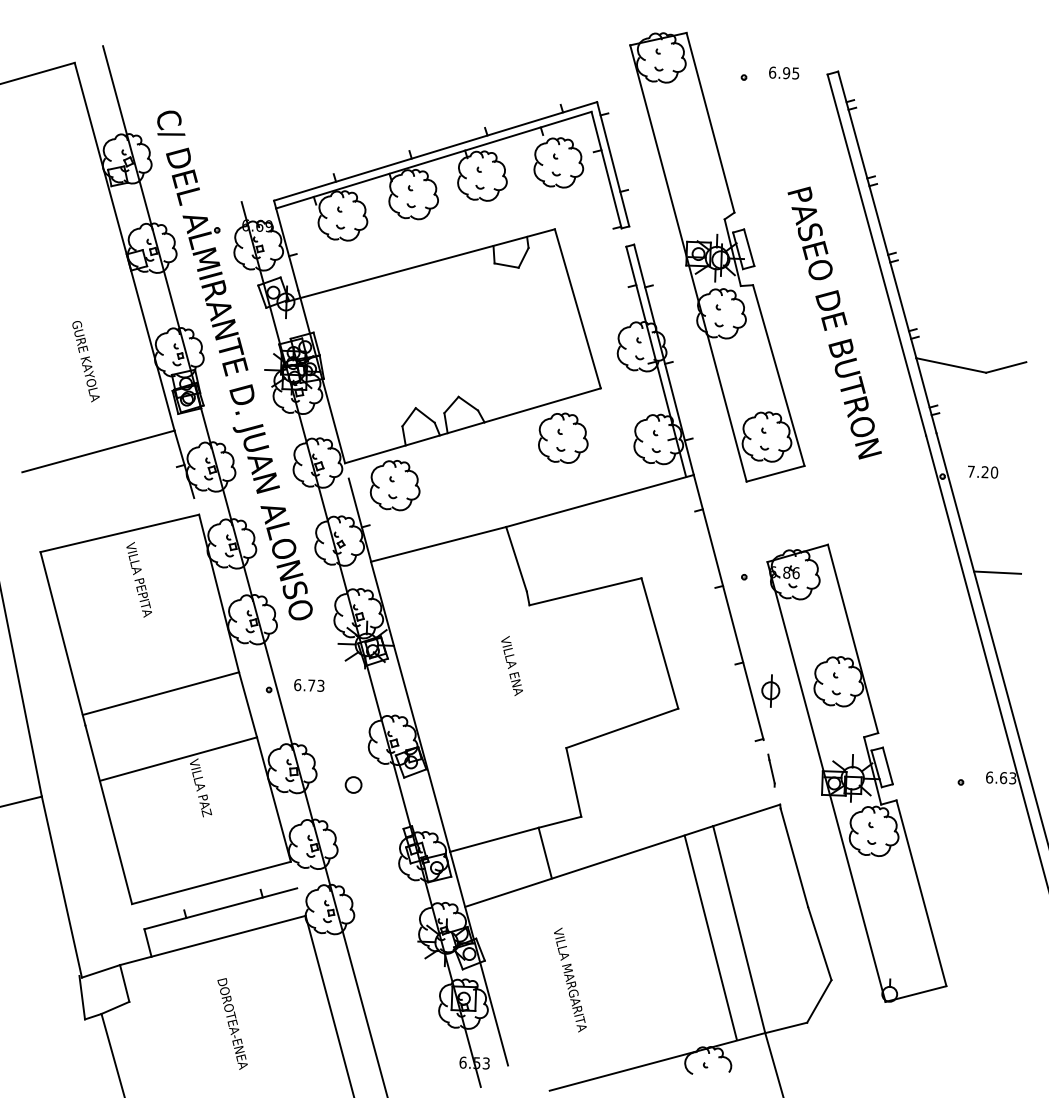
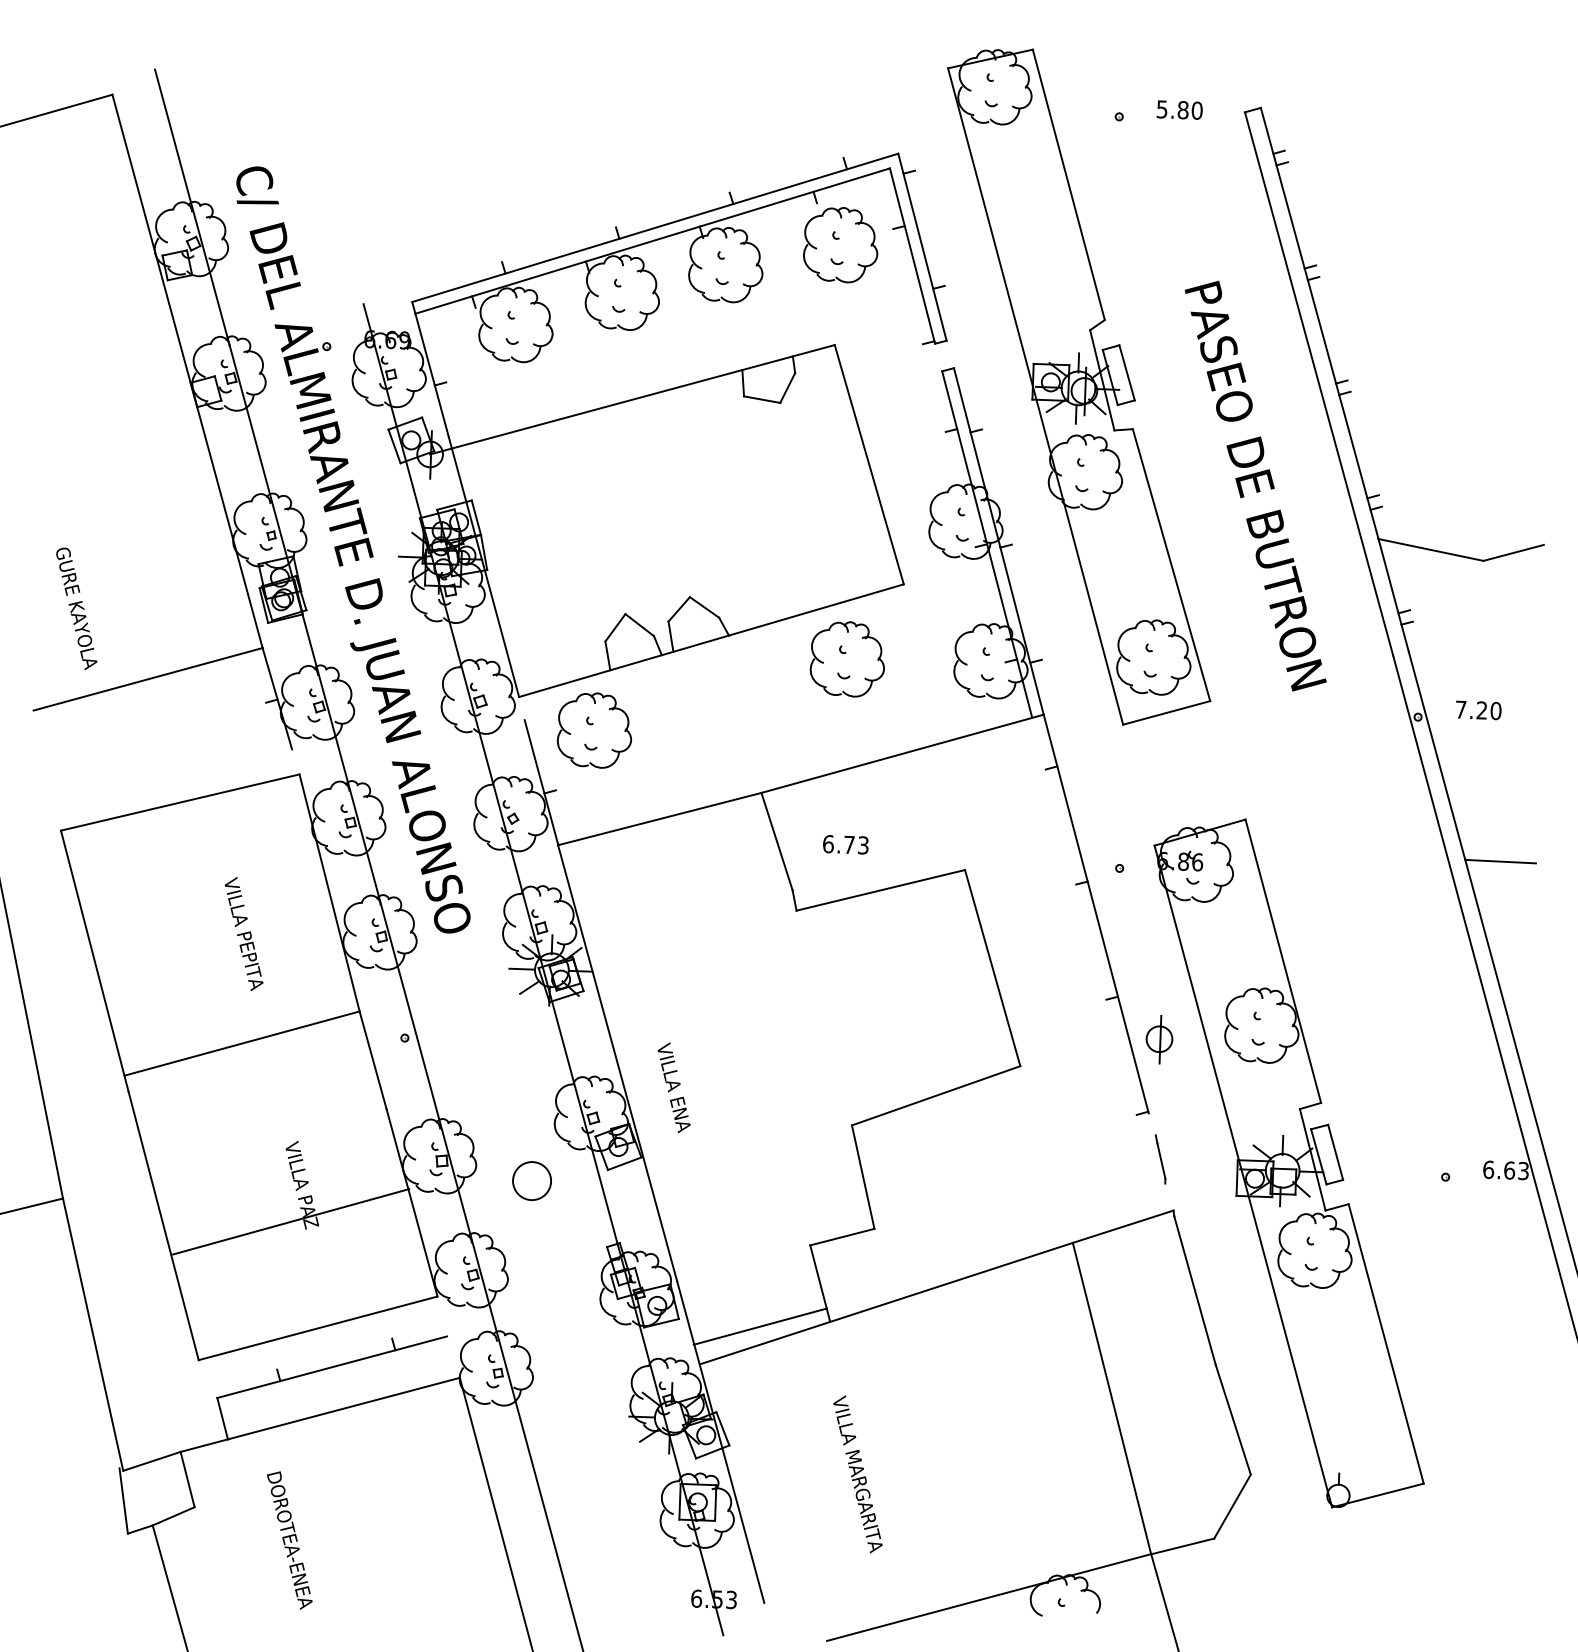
text: (784, 72) -> (1180, 109), 6.95 -> 5.80
text: (85, 361) -> (75, 608), moved
text: (138, 579) -> (242, 933), moved
text: (511, 665) -> (673, 1086), moved
text: (309, 685) -> (846, 844), moved
line: (178, 758) -> (291, 1220), moved
circle: (353, 784) -> (531, 1180), size x1.6
line: (494, 839) -> (760, 1326), moved
line: (710, 937) -> (1068, 1410), removed
text: (232, 1023) -> (289, 1539), moved

